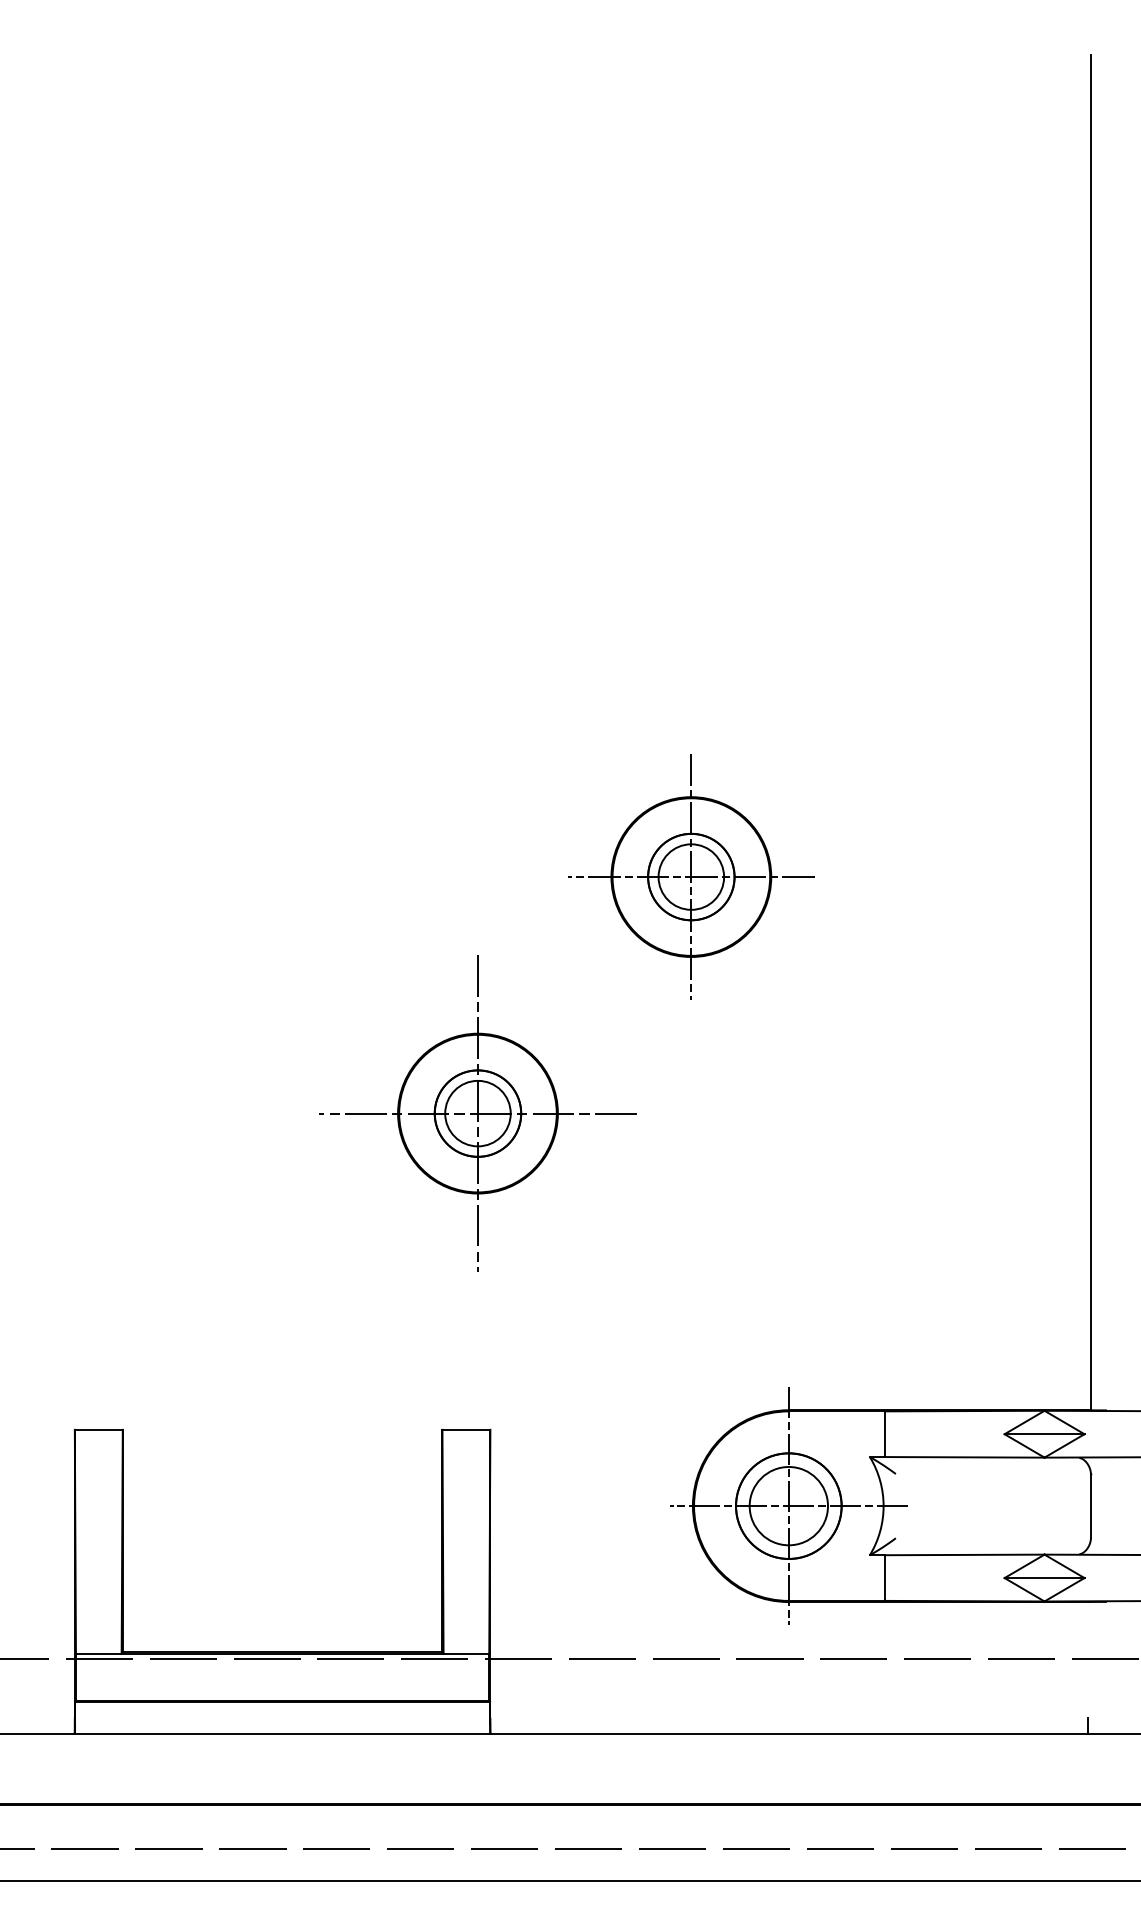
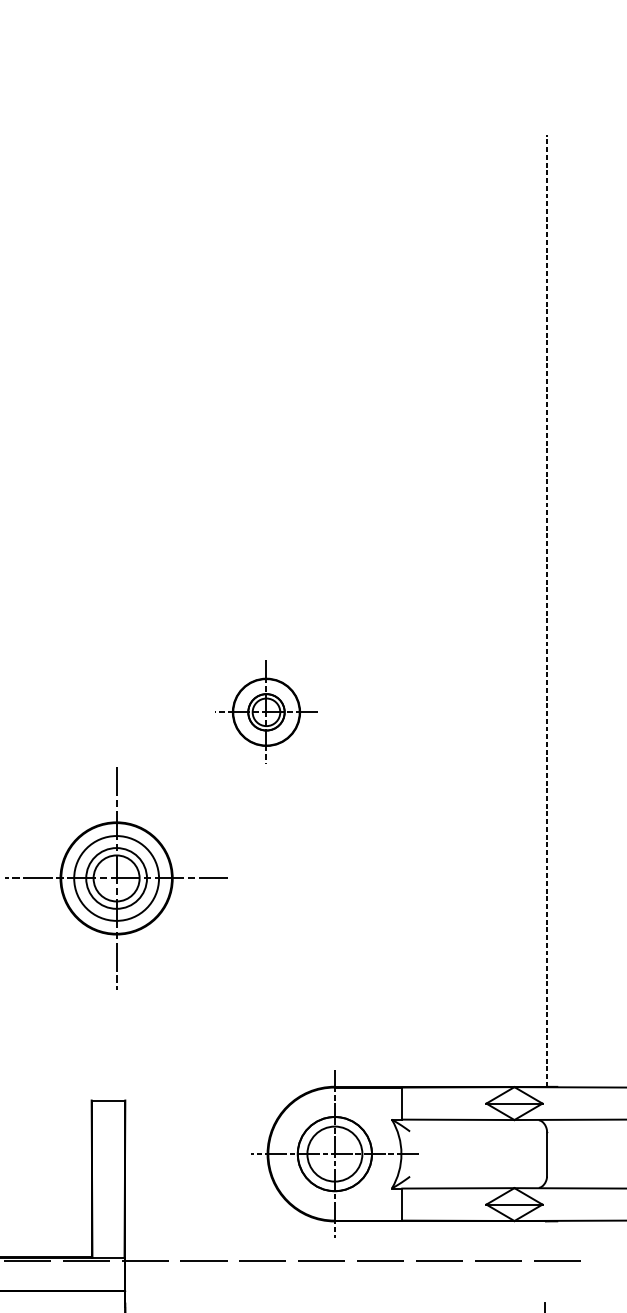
line: (1090, 732) -> (546, 610), solid -> dashed
part: (691, 876) -> (266, 711), size x0.6
circle: (477, 1113) -> (116, 878), size x1.4

